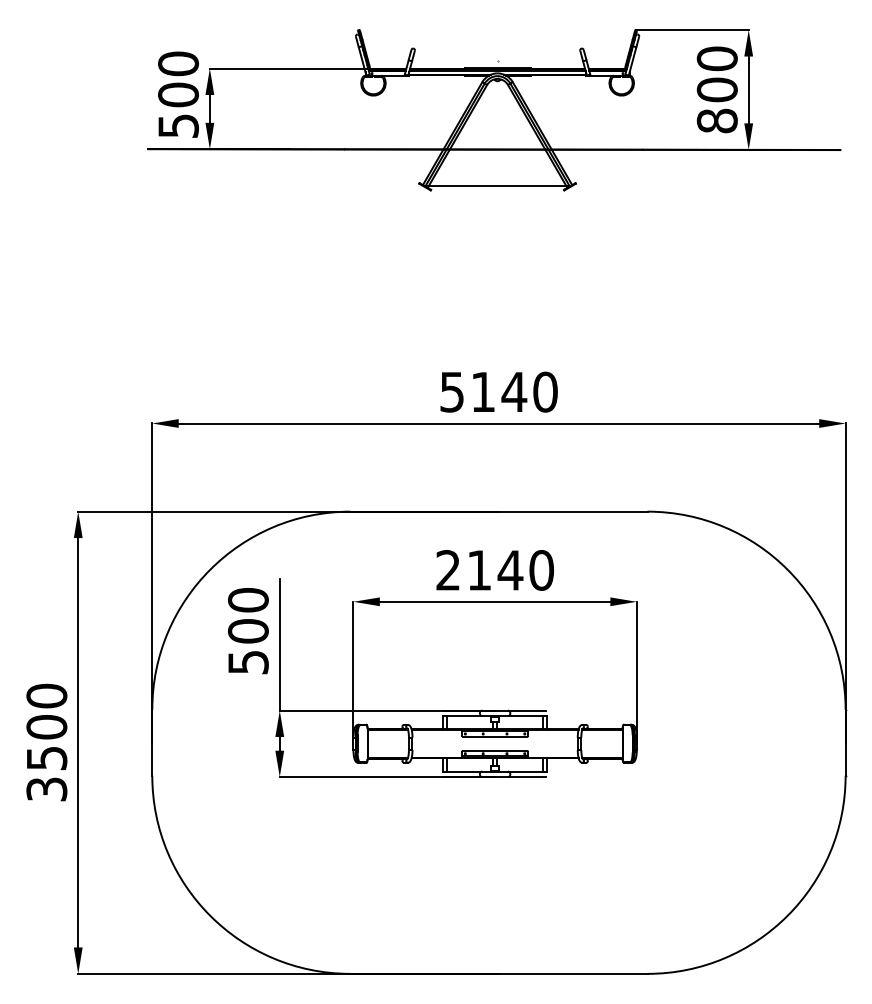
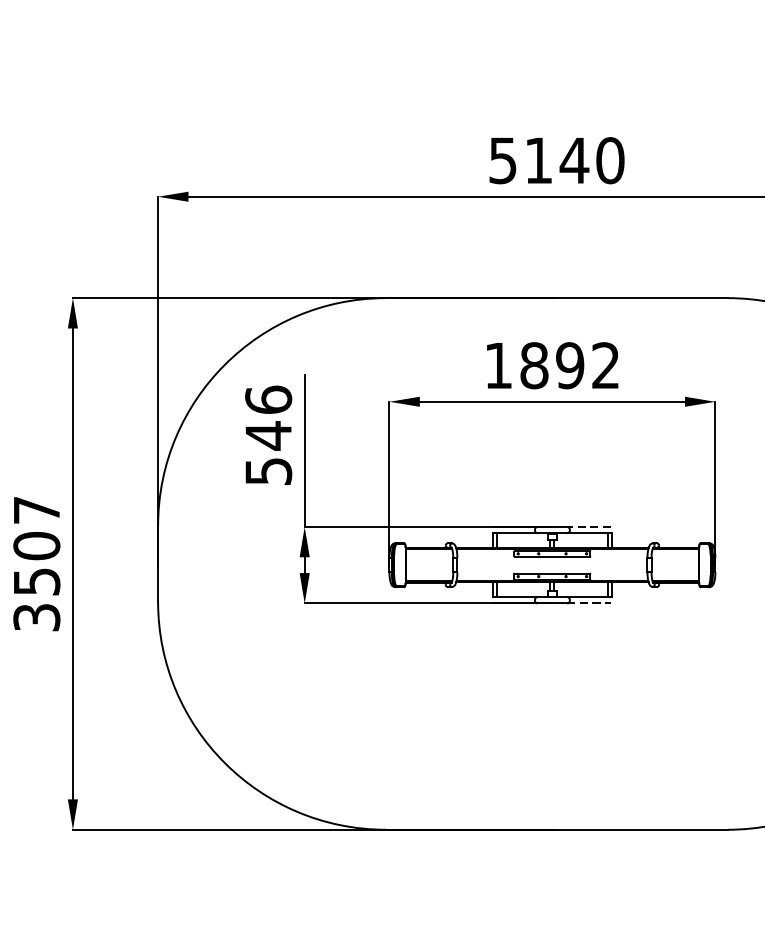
text: (494, 570) -> (551, 365), 2140 -> 1892
text: (248, 615) -> (268, 417), 500 -> 546
text: (46, 695) -> (36, 509), 3500 -> 3507
line: (526, 710) -> (588, 526), solid -> dashed
line: (527, 777) -> (589, 603), solid -> dashed

